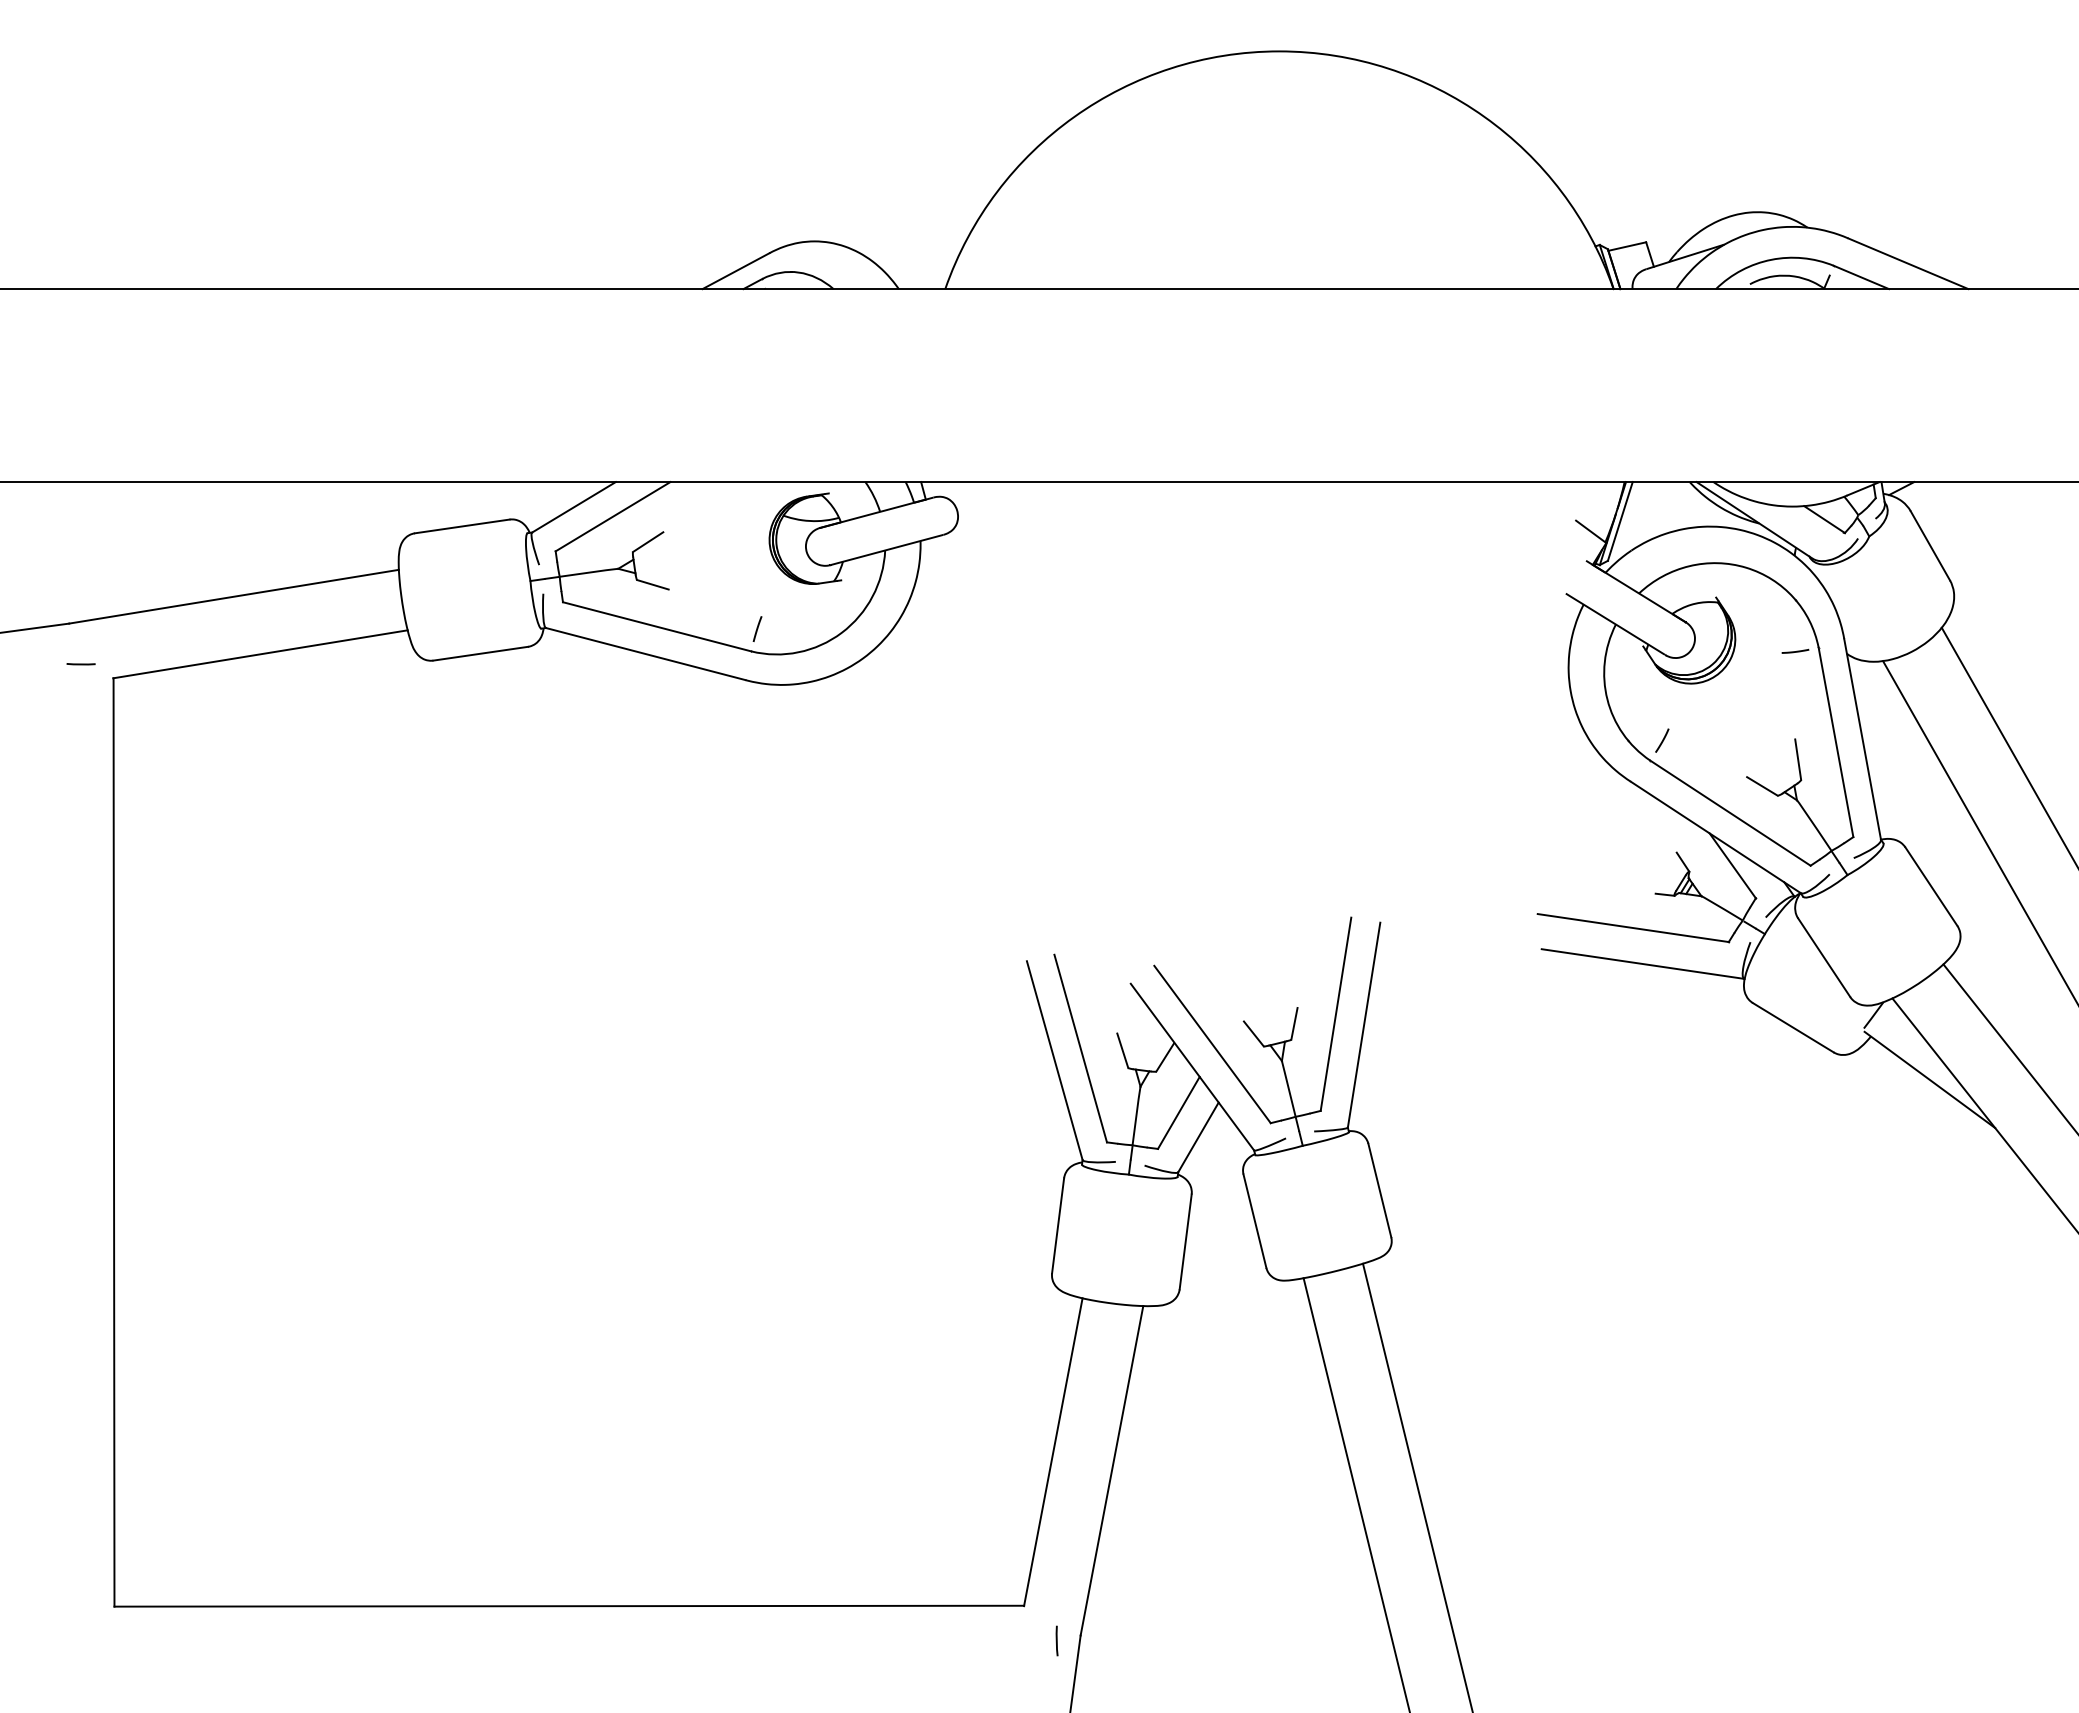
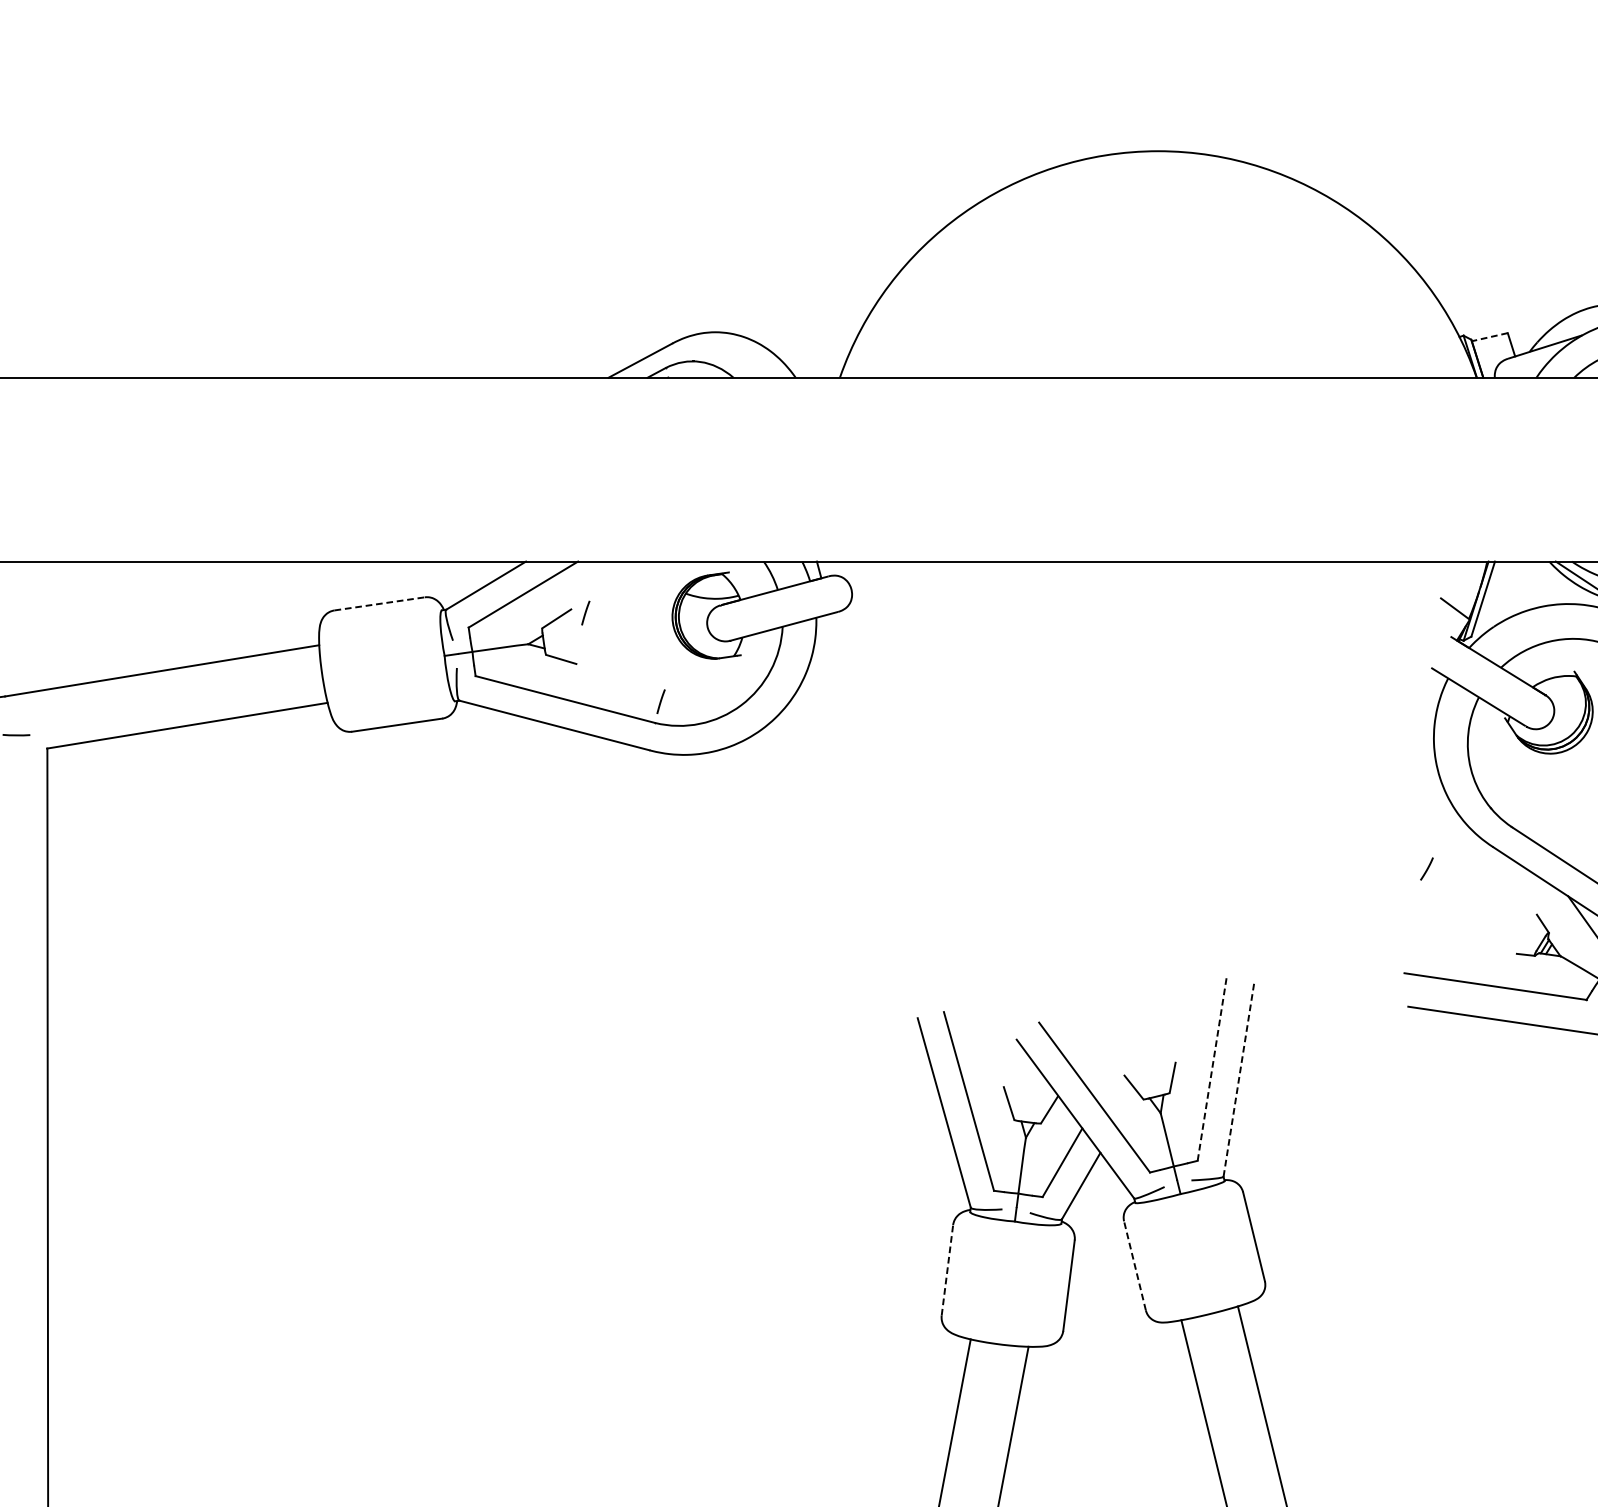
line: (1626, 246) -> (1489, 337), solid -> dashed
line: (462, 526) -> (379, 603), solid -> dashed
line: (678, 535) -> (585, 612), added
line: (1662, 740) -> (1427, 868), moved
line: (1335, 1014) -> (1211, 1068), solid -> dashed
line: (1364, 1025) -> (1239, 1079), solid -> dashed
line: (1254, 1220) -> (1134, 1265), solid -> dashed
line: (1058, 1225) -> (947, 1270), solid -> dashed

